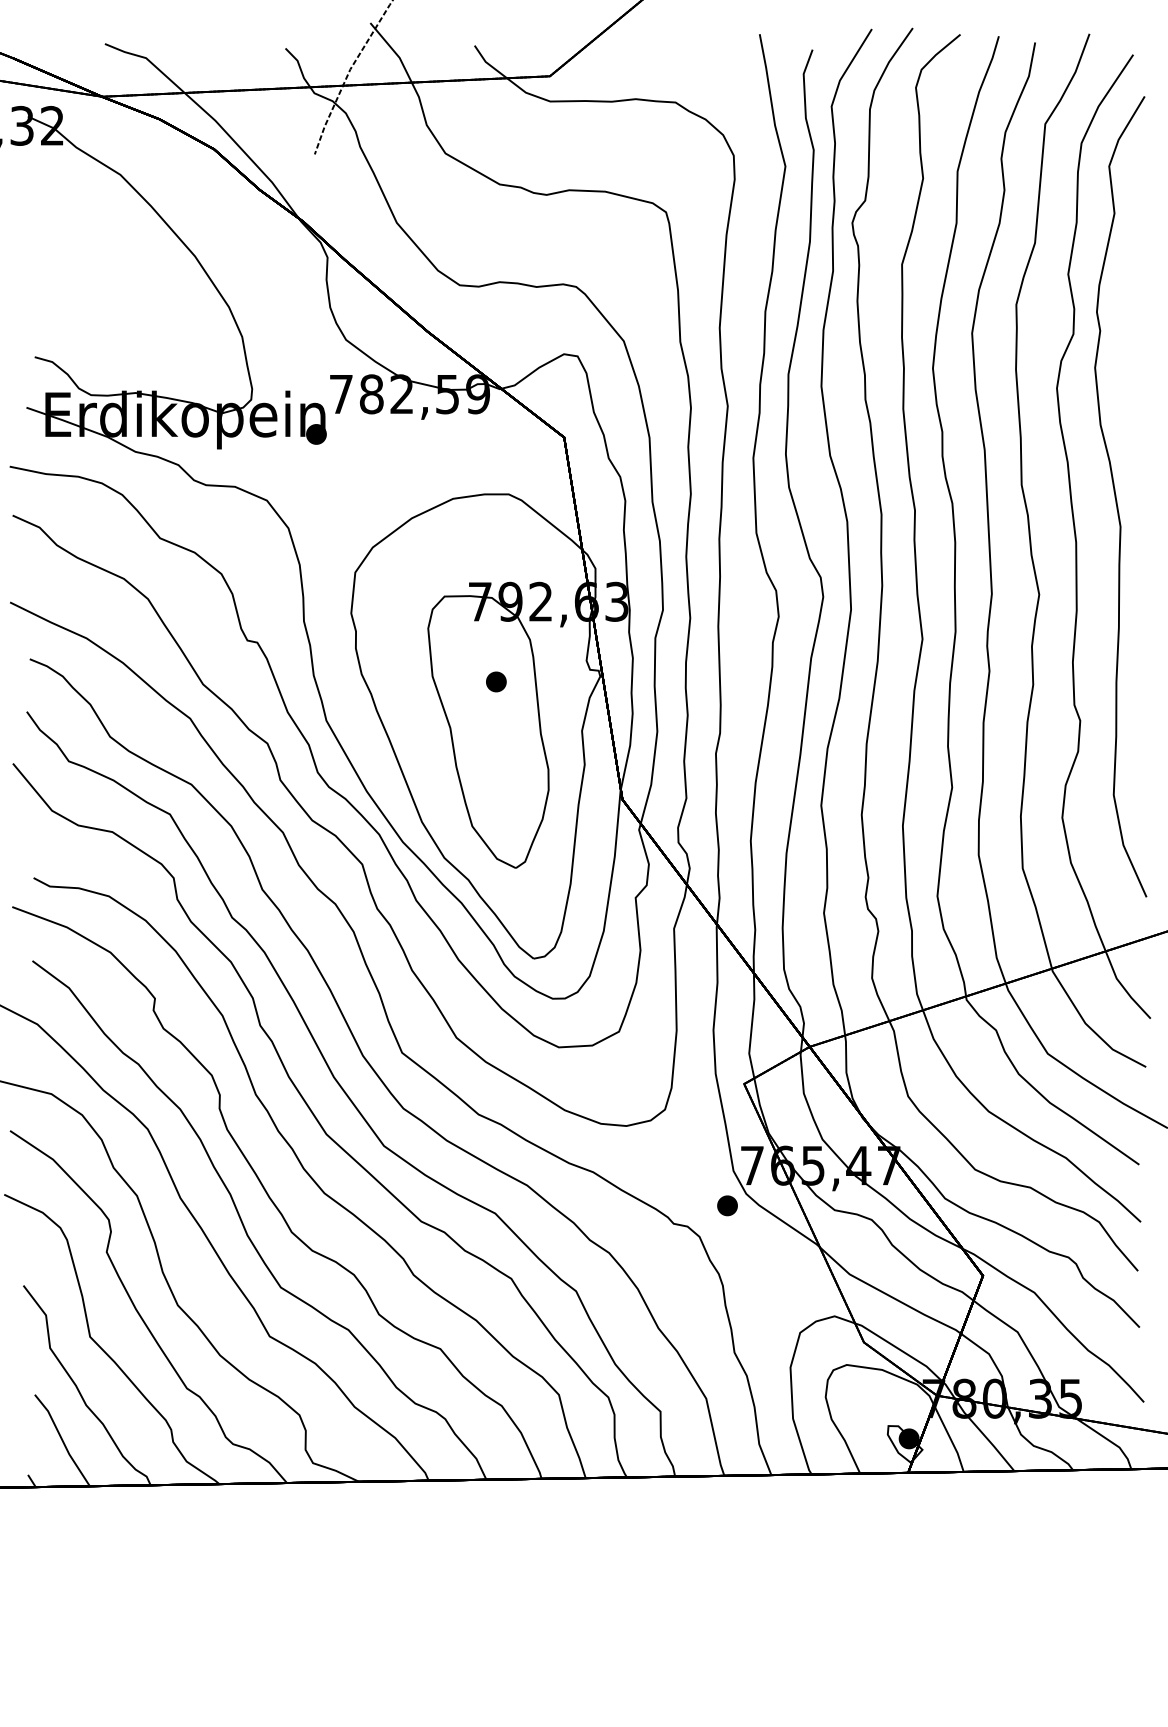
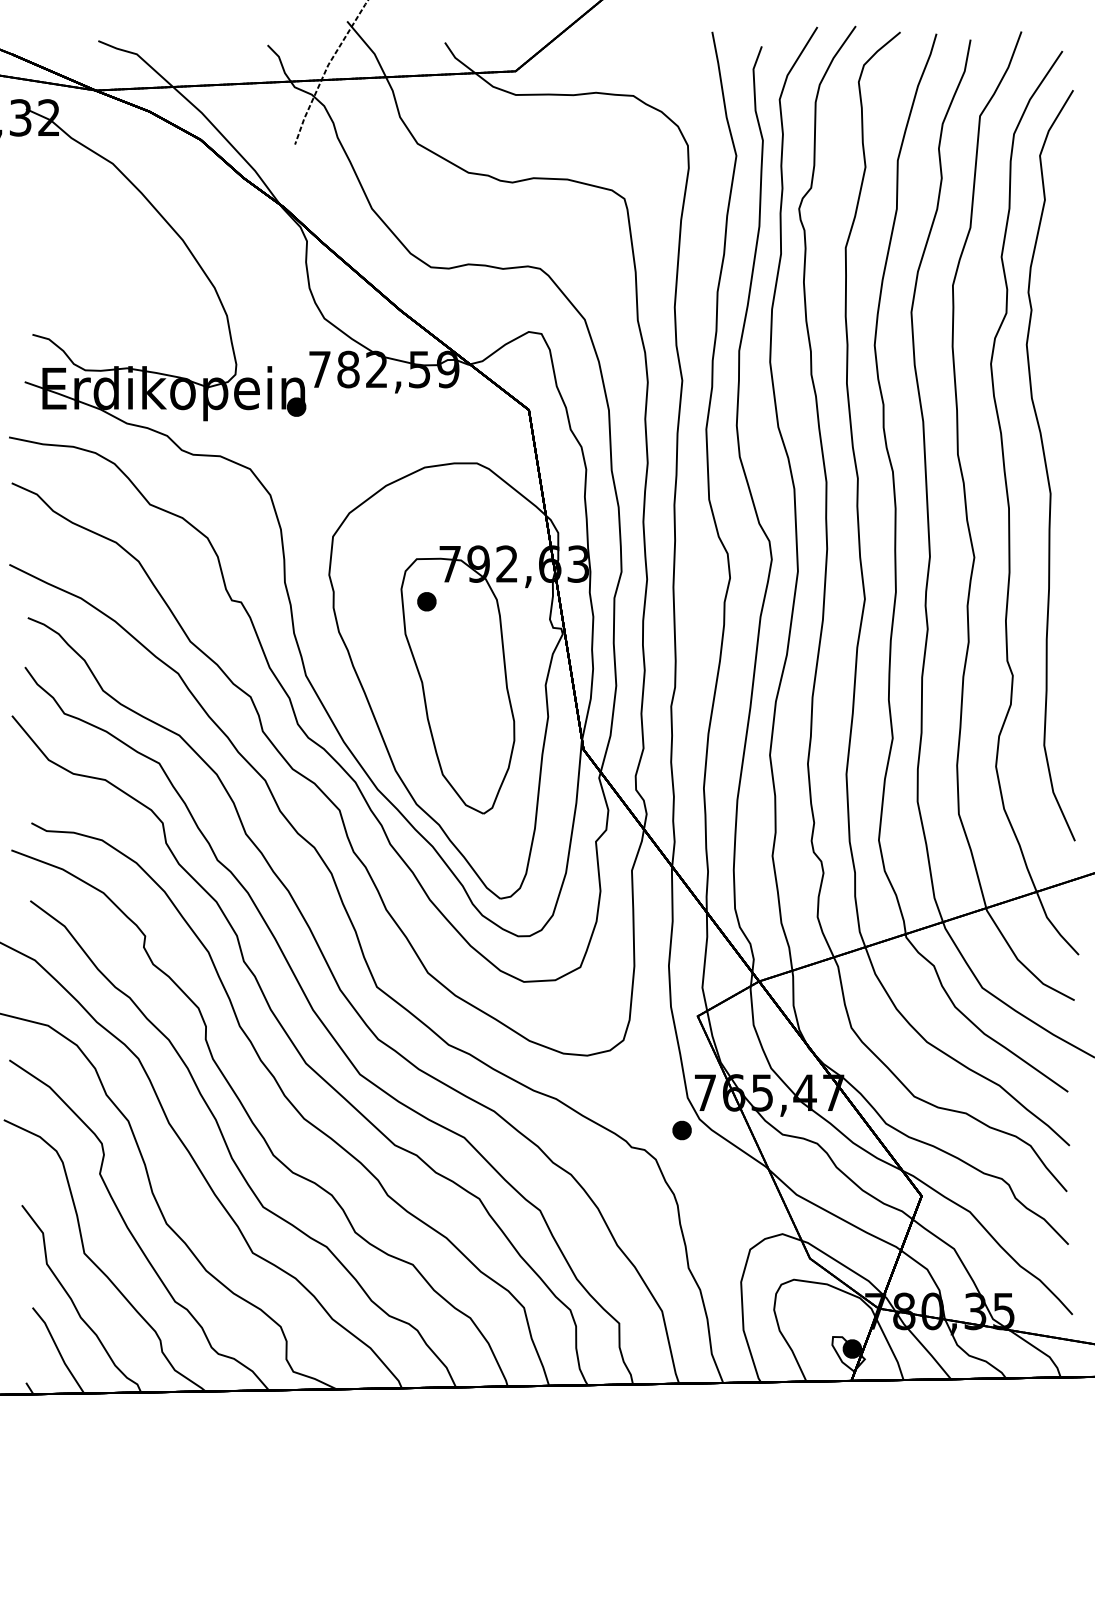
part: (496, 681) -> (427, 601), moved

